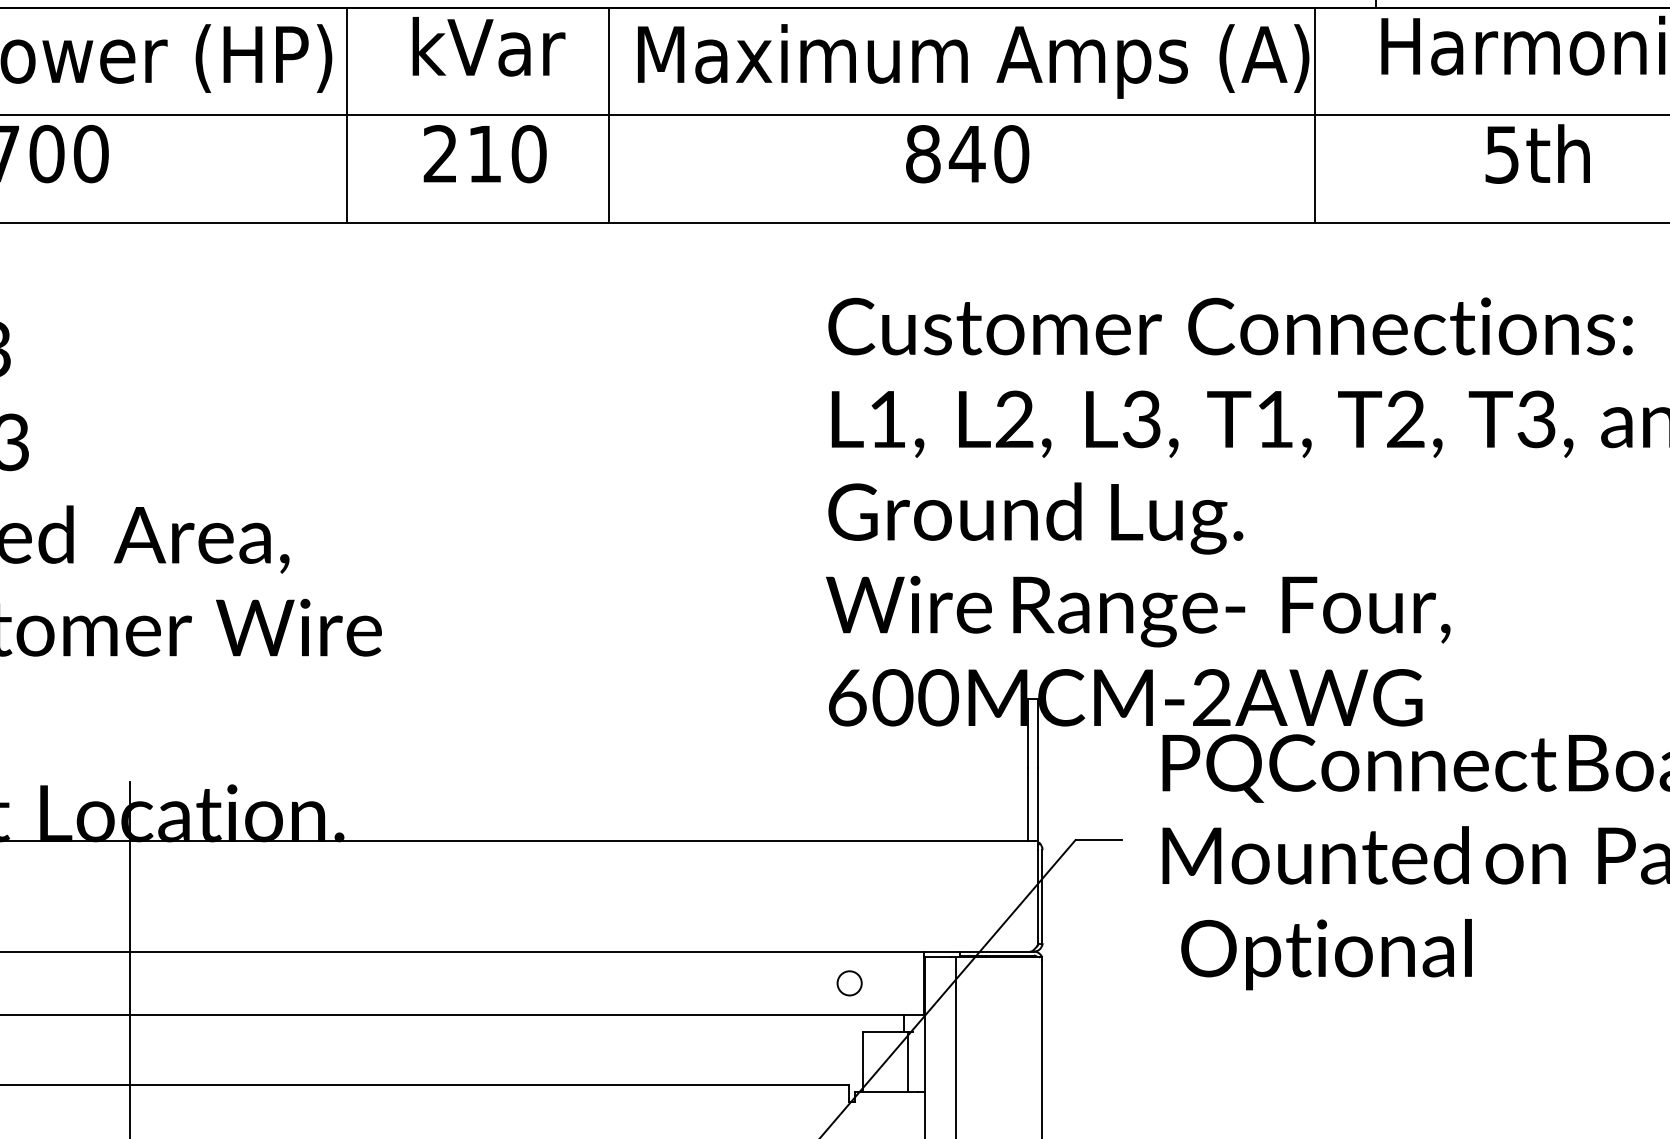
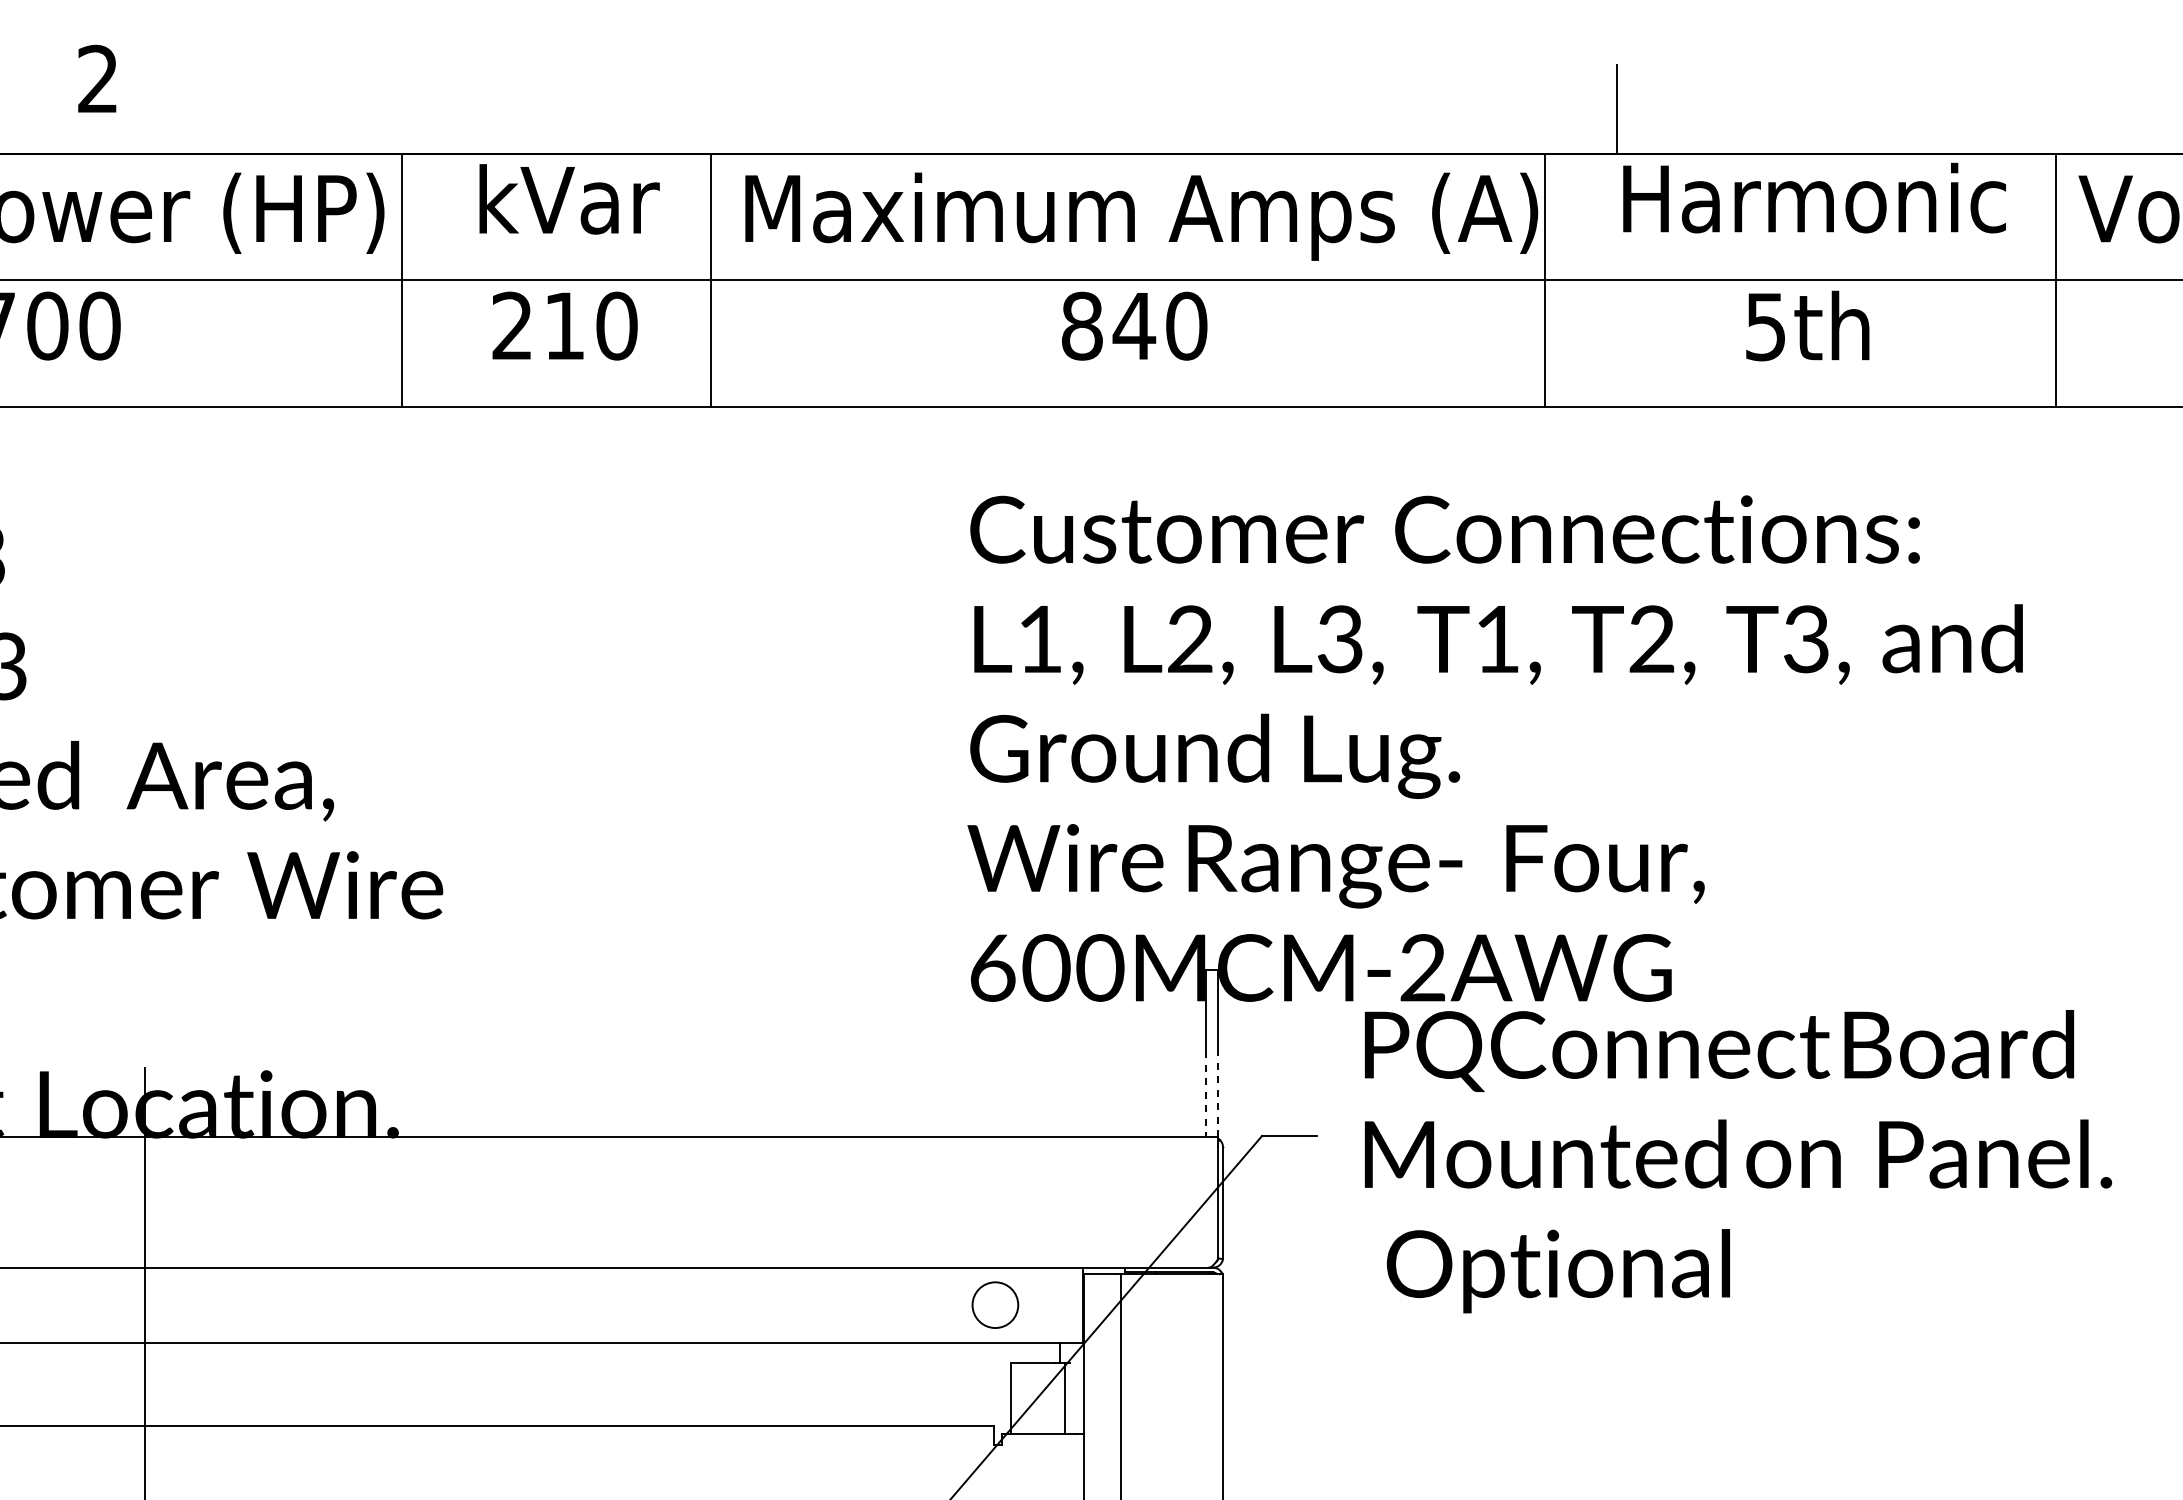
line: (1028, 804) -> (1206, 1094), solid -> dashed
line: (1038, 804) -> (1218, 1093), solid -> dashed
circle: (849, 982) -> (995, 1304), size x1.6

